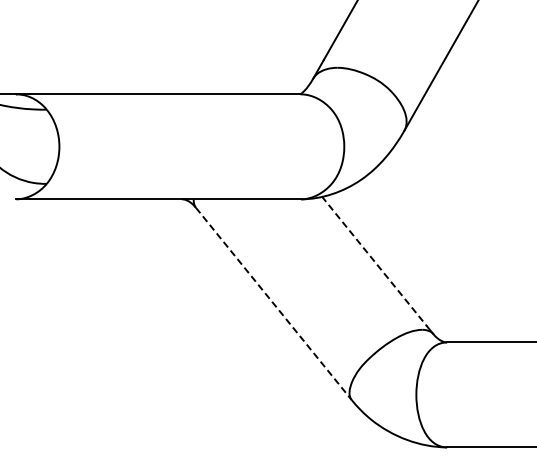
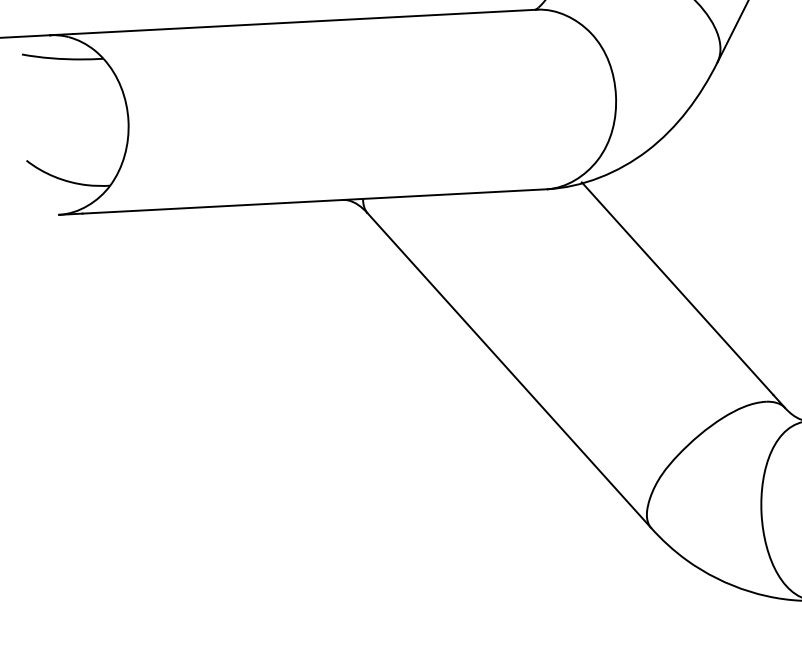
line: (374, 261) -> (677, 289), dashed -> solid
line: (273, 303) -> (508, 370), dashed -> solid

